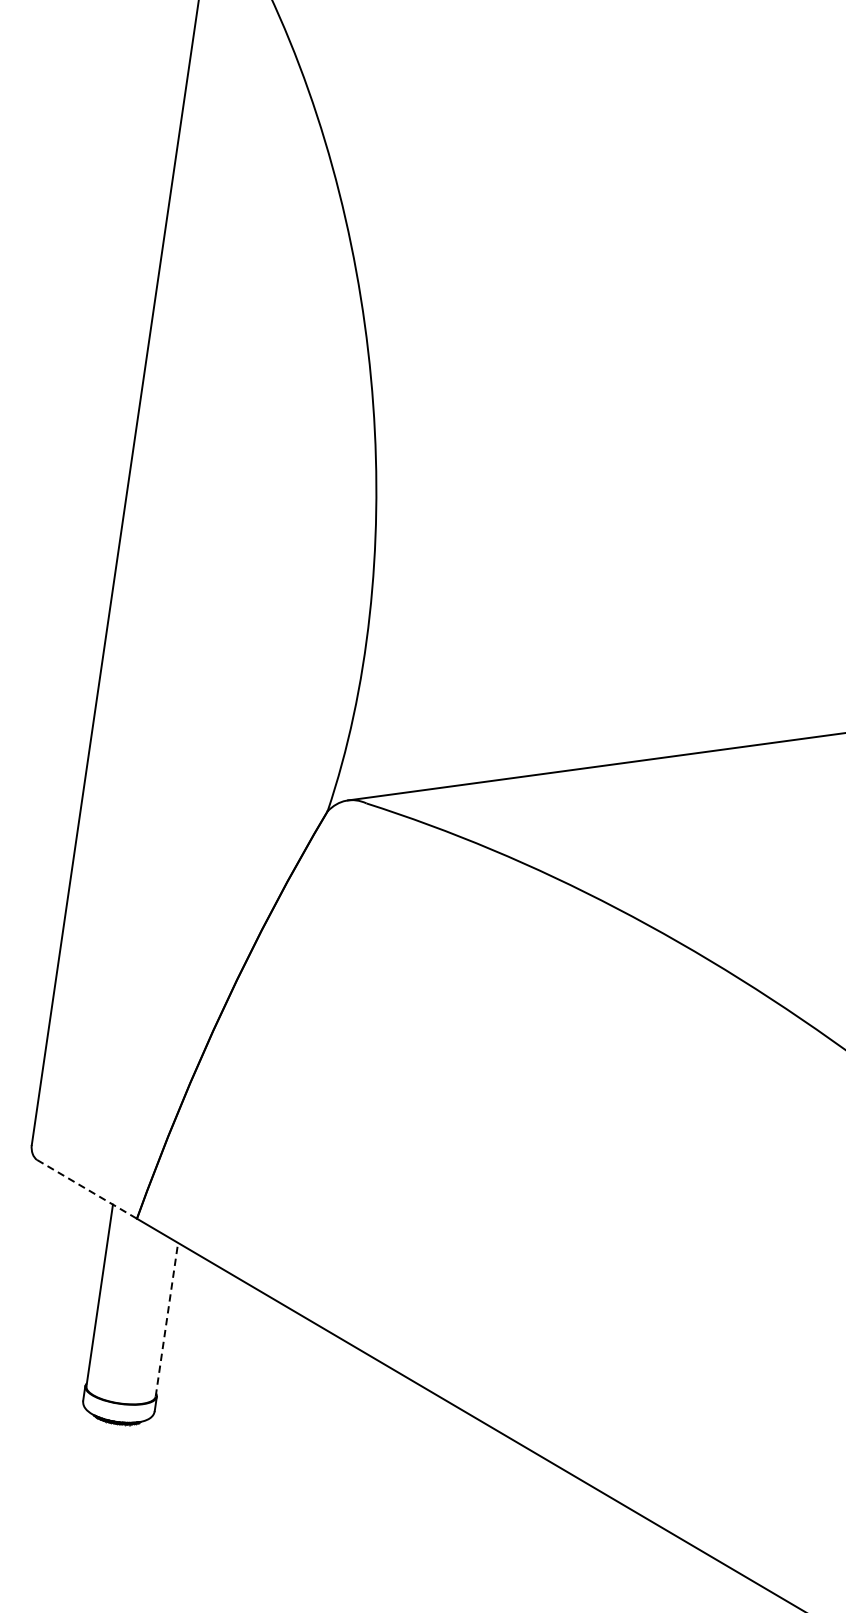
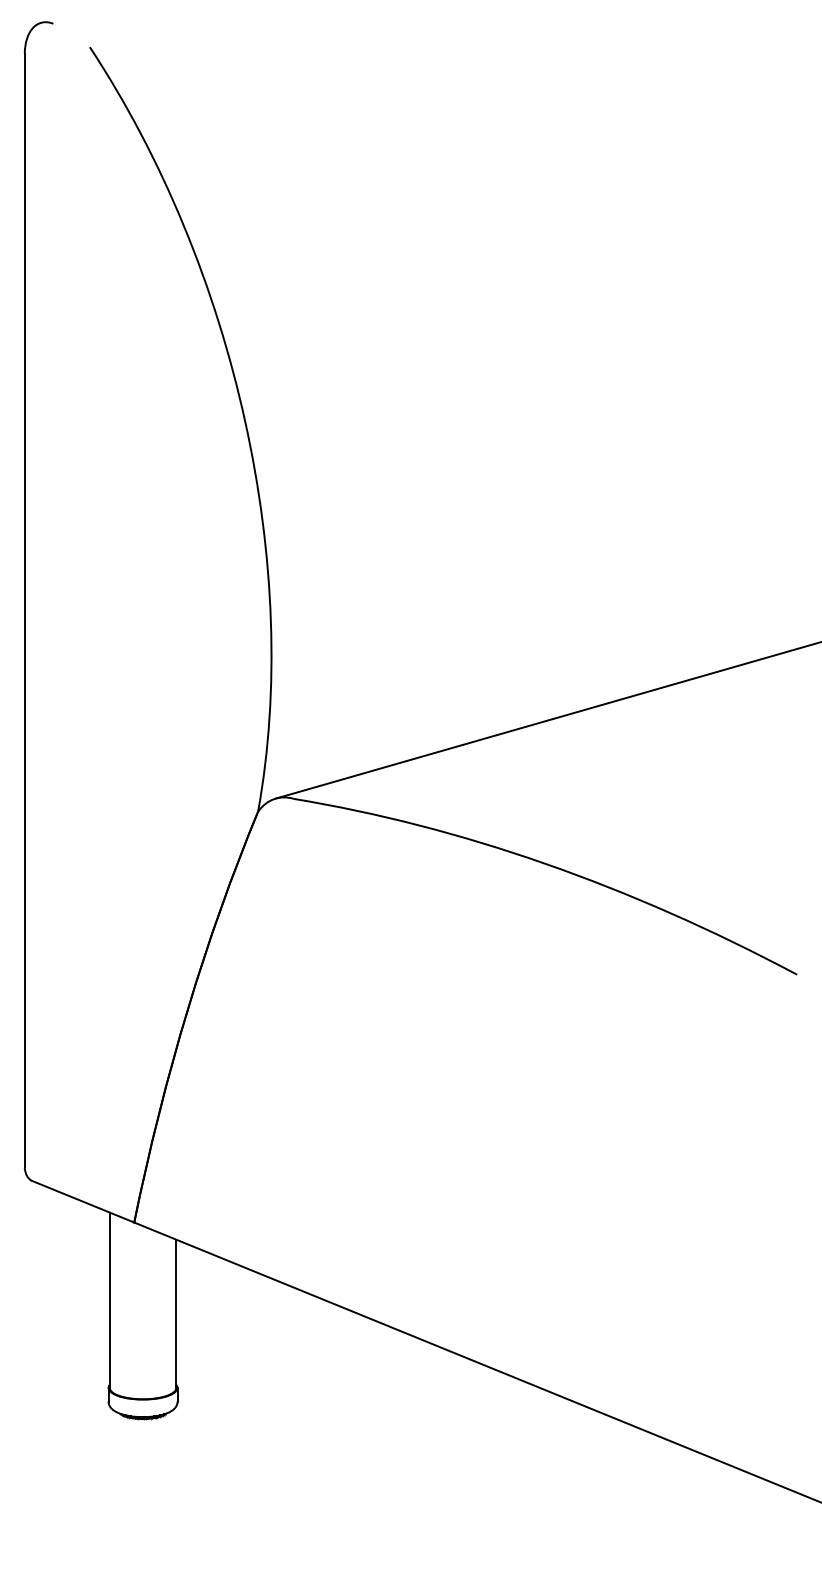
line: (87, 1189) -> (83, 1201), dashed -> solid
line: (167, 1319) -> (176, 1313), dashed -> solid

